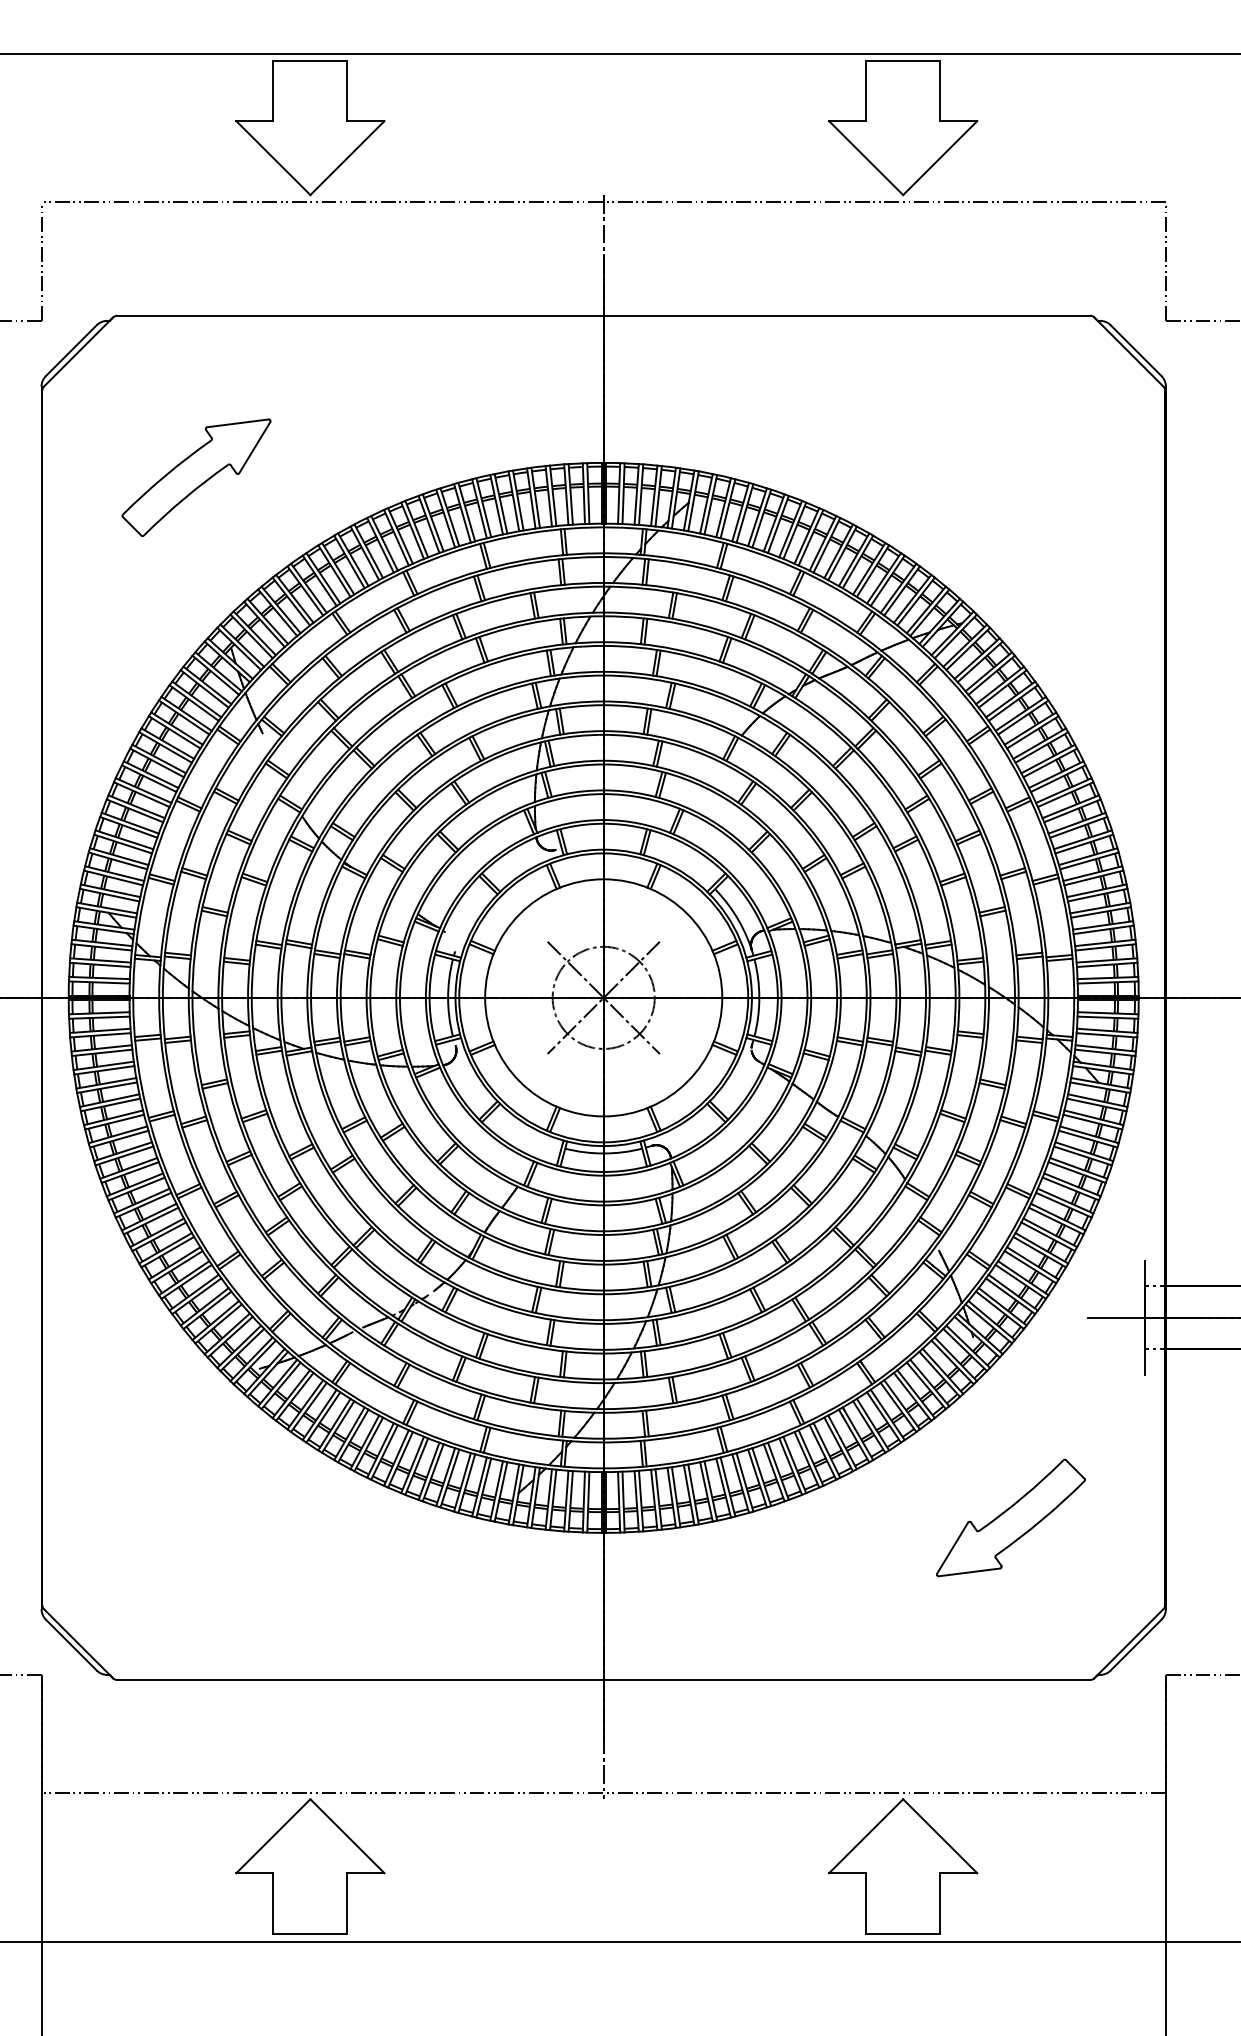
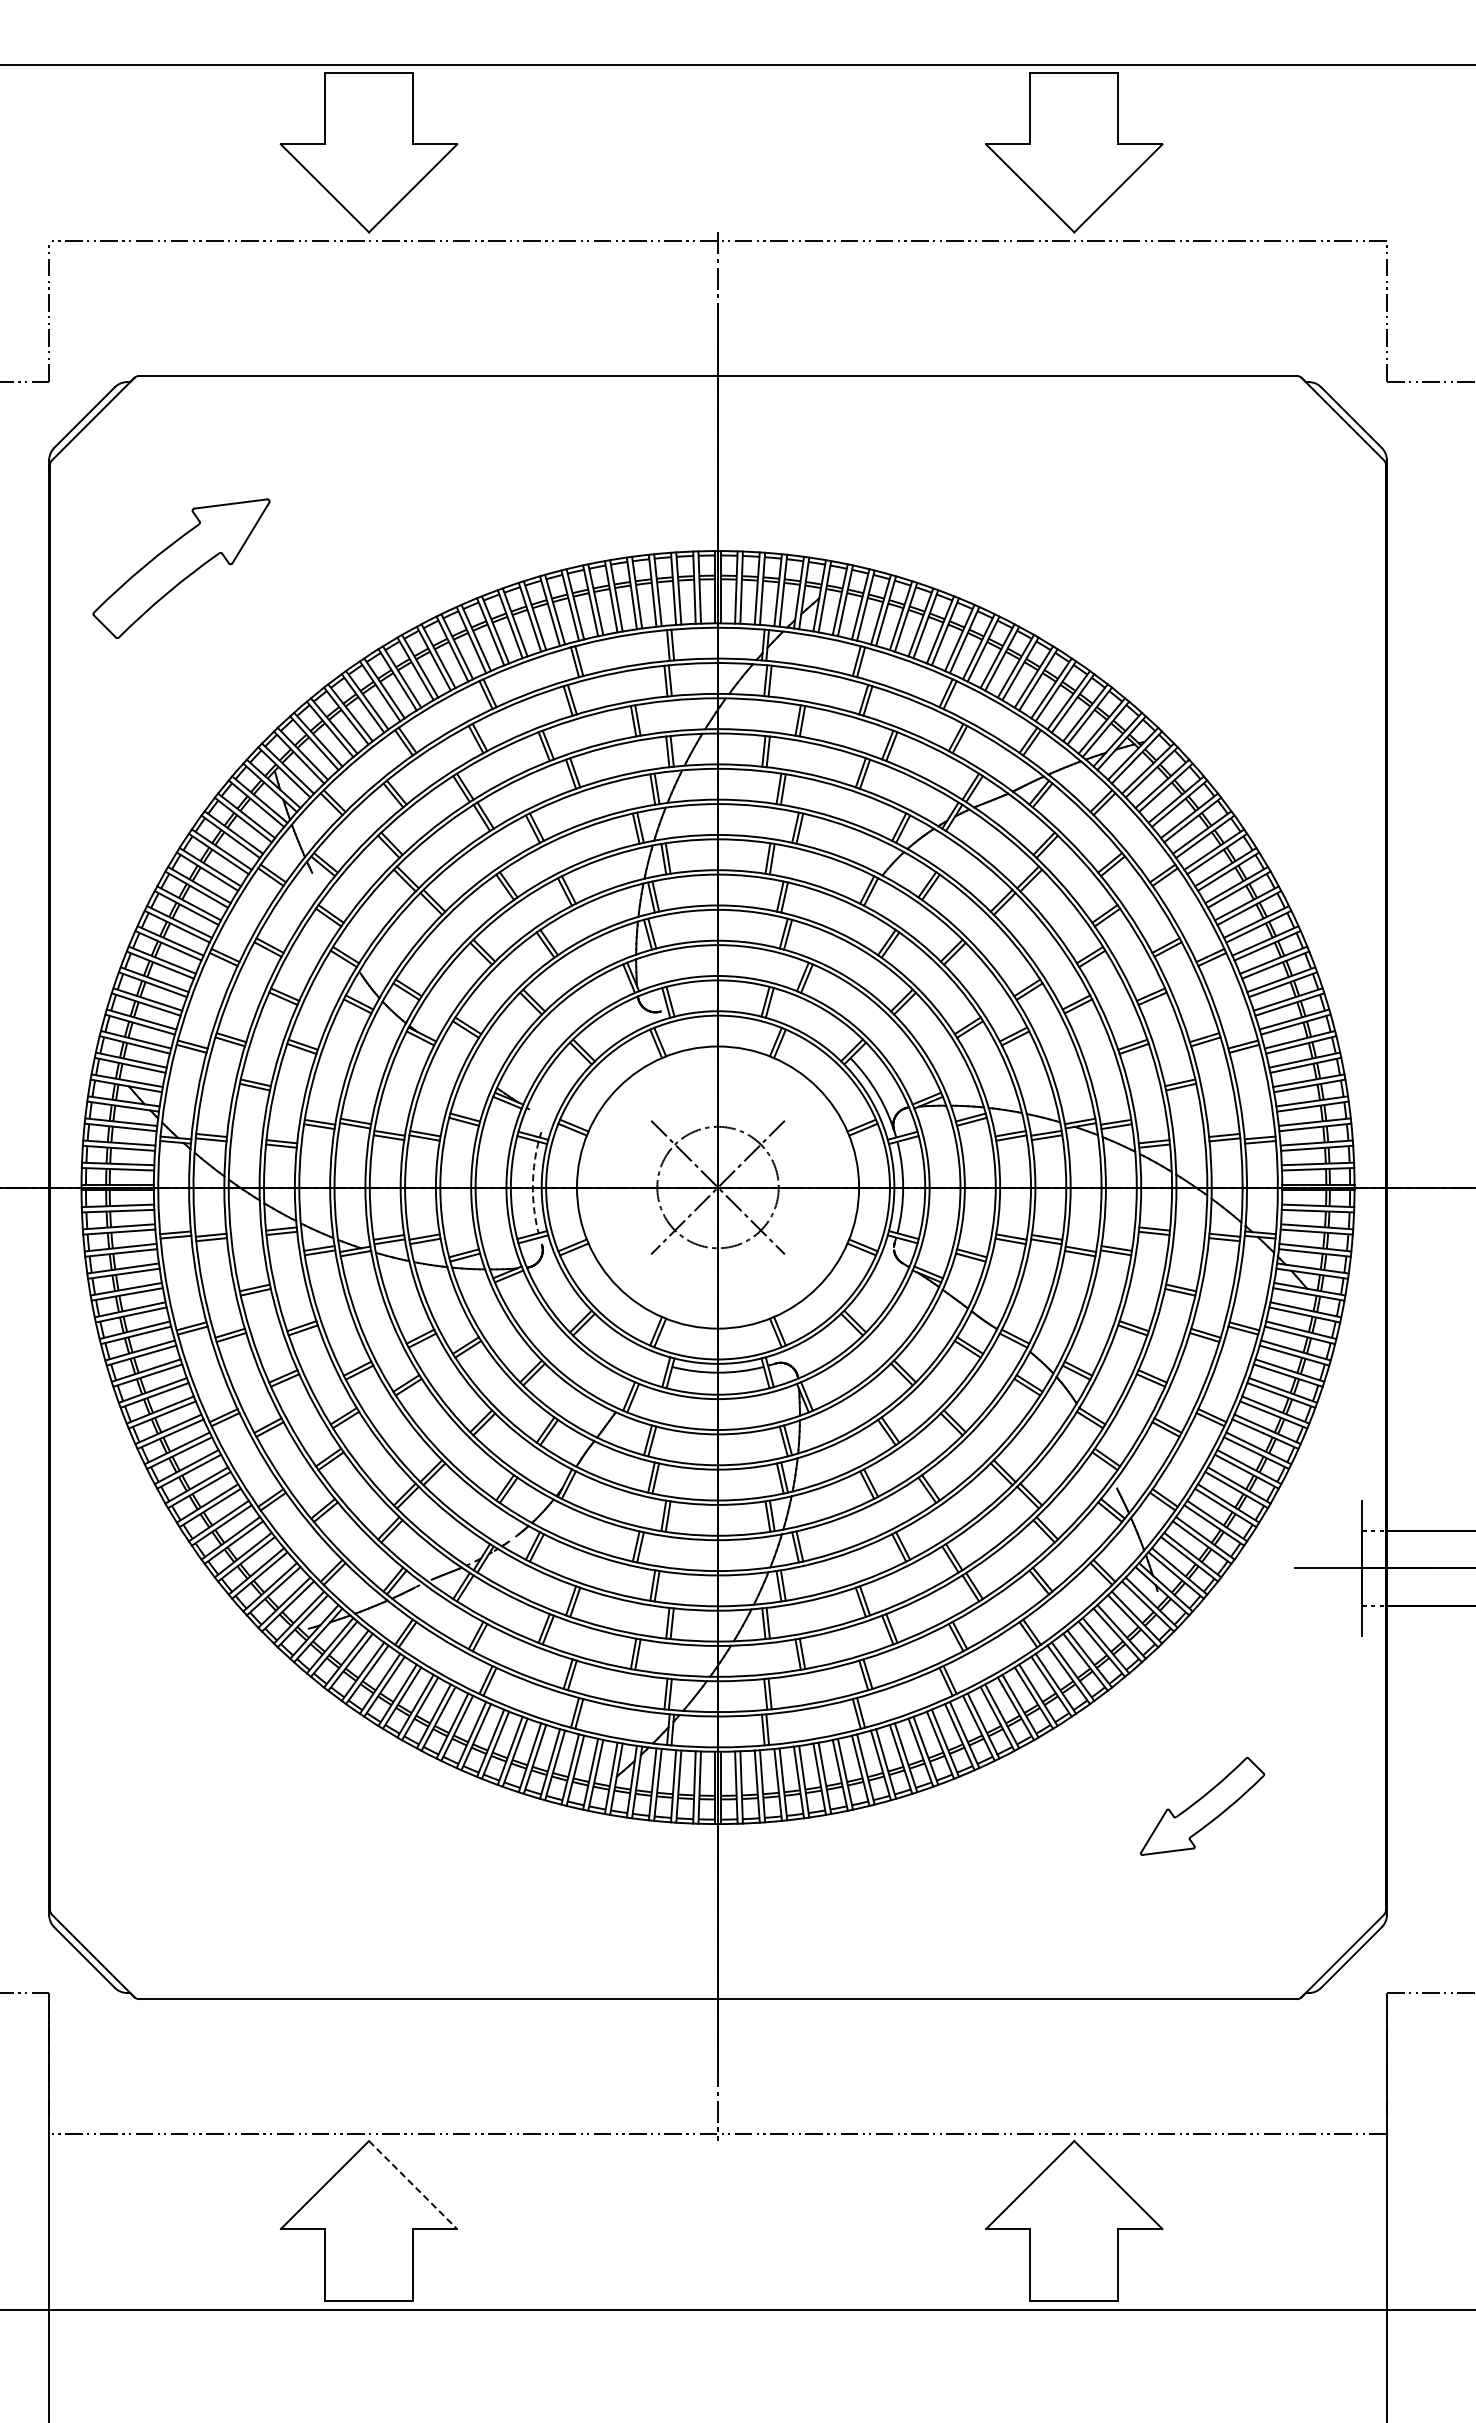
part: (196, 477) -> (181, 568), moved
arc: (447, 997) -> (532, 1187), solid -> dashed
part: (1010, 1518) -> (1202, 1806), size x0.7
line: (347, 1836) -> (413, 2185), solid -> dashed

